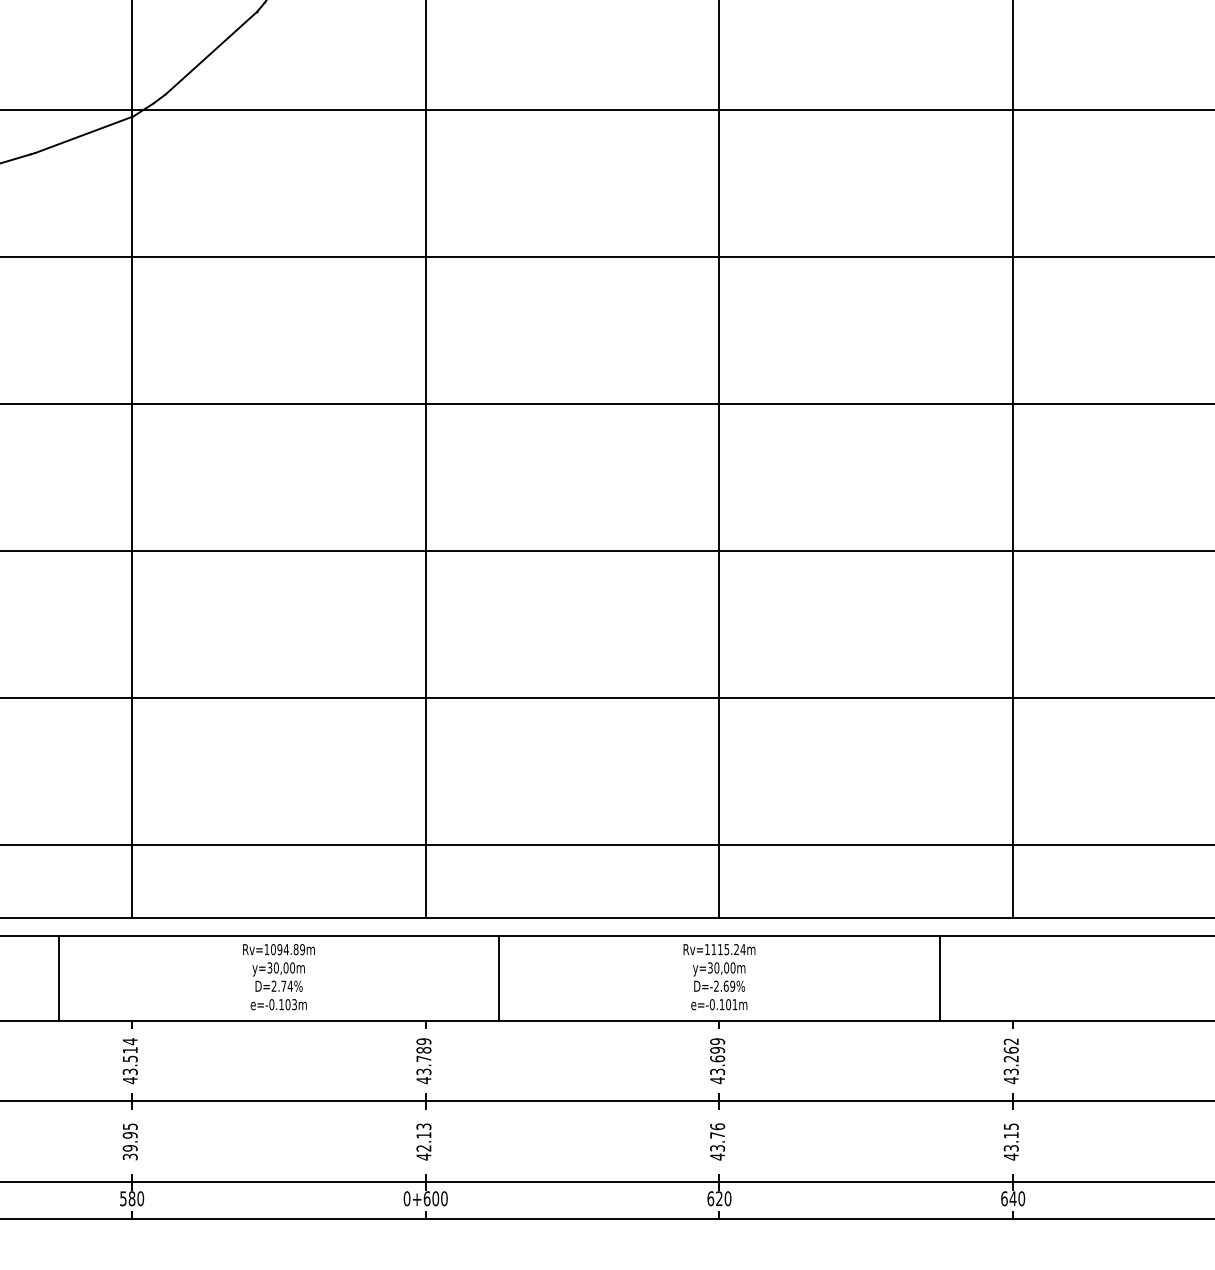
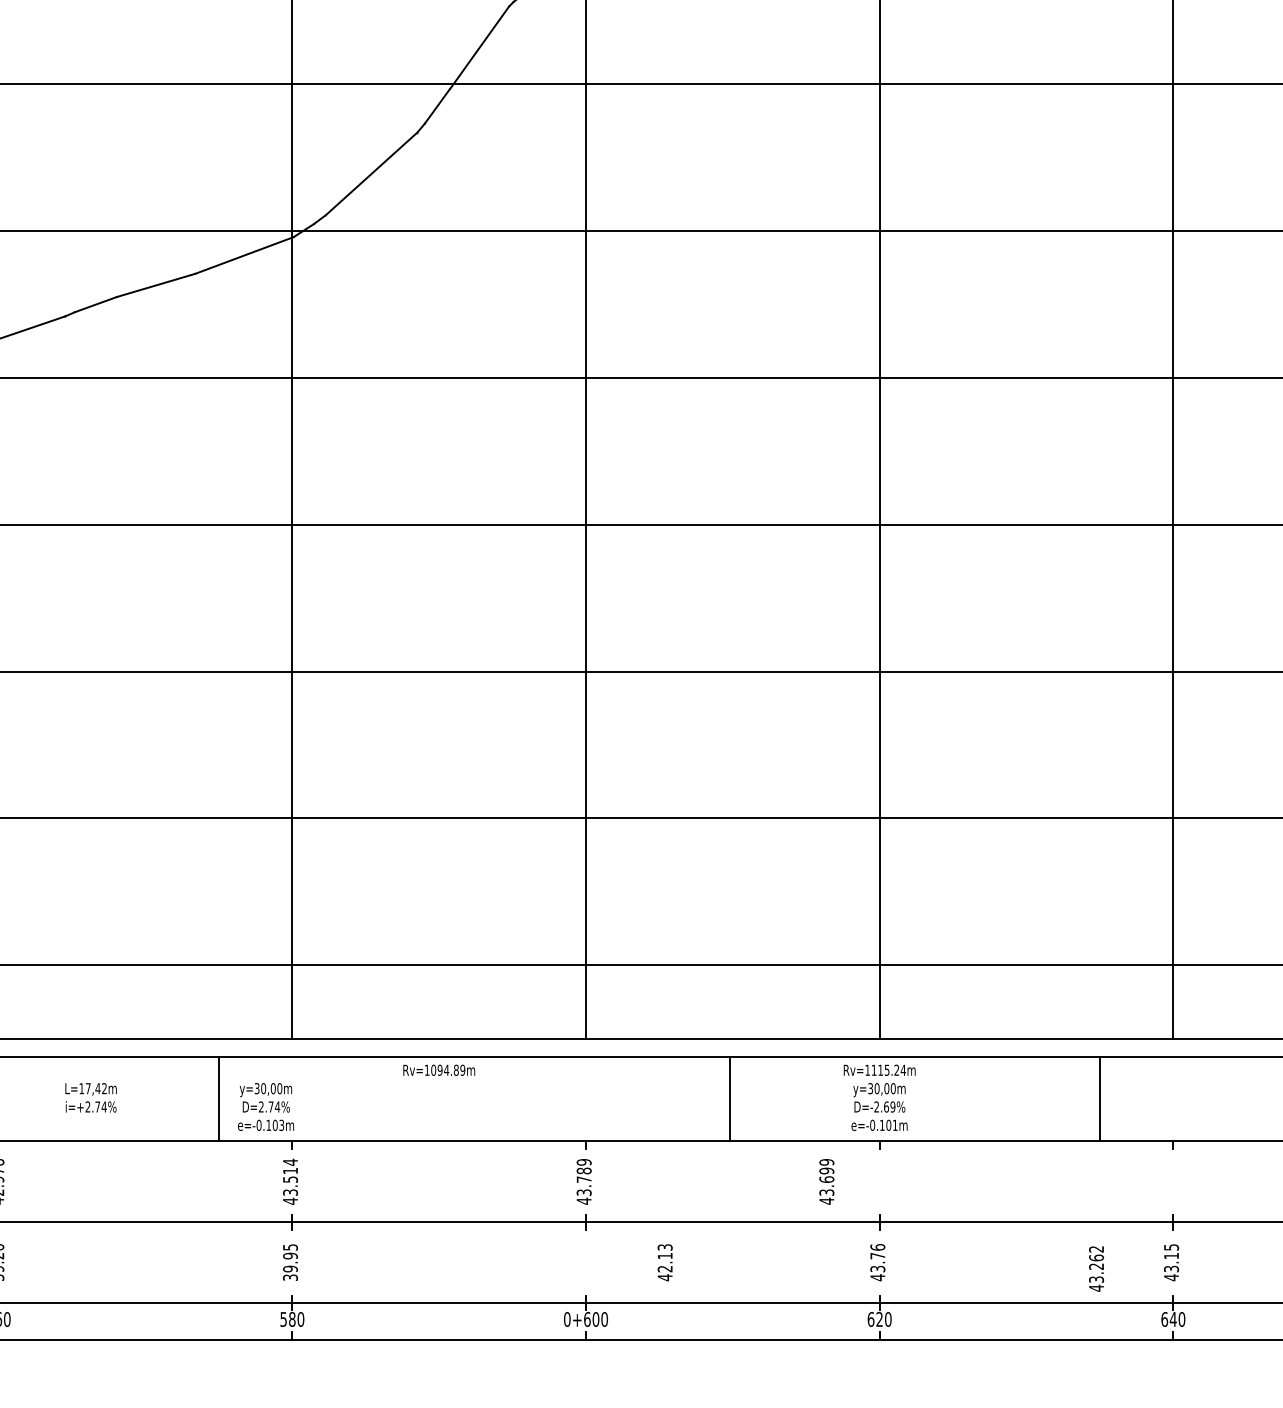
line: (499, 978) -> (730, 1099), moved
text: (279, 985) -> (266, 1106), moved
text: (717, 1060) -> (826, 1181), moved
text: (1011, 1060) -> (1096, 1268), moved
text: (423, 1141) -> (664, 1262), moved

